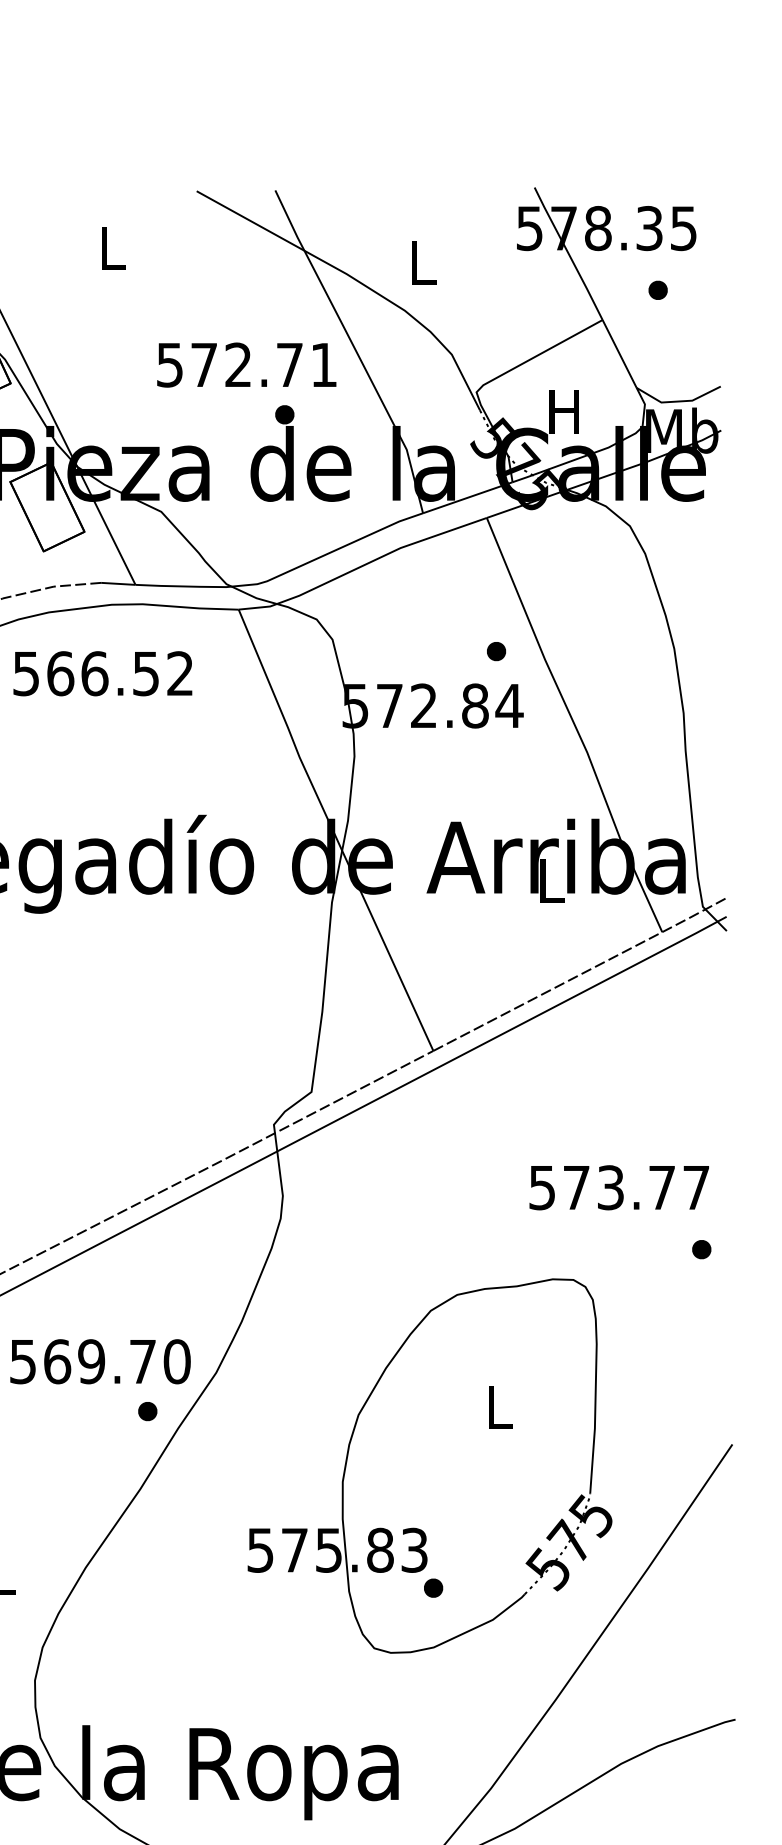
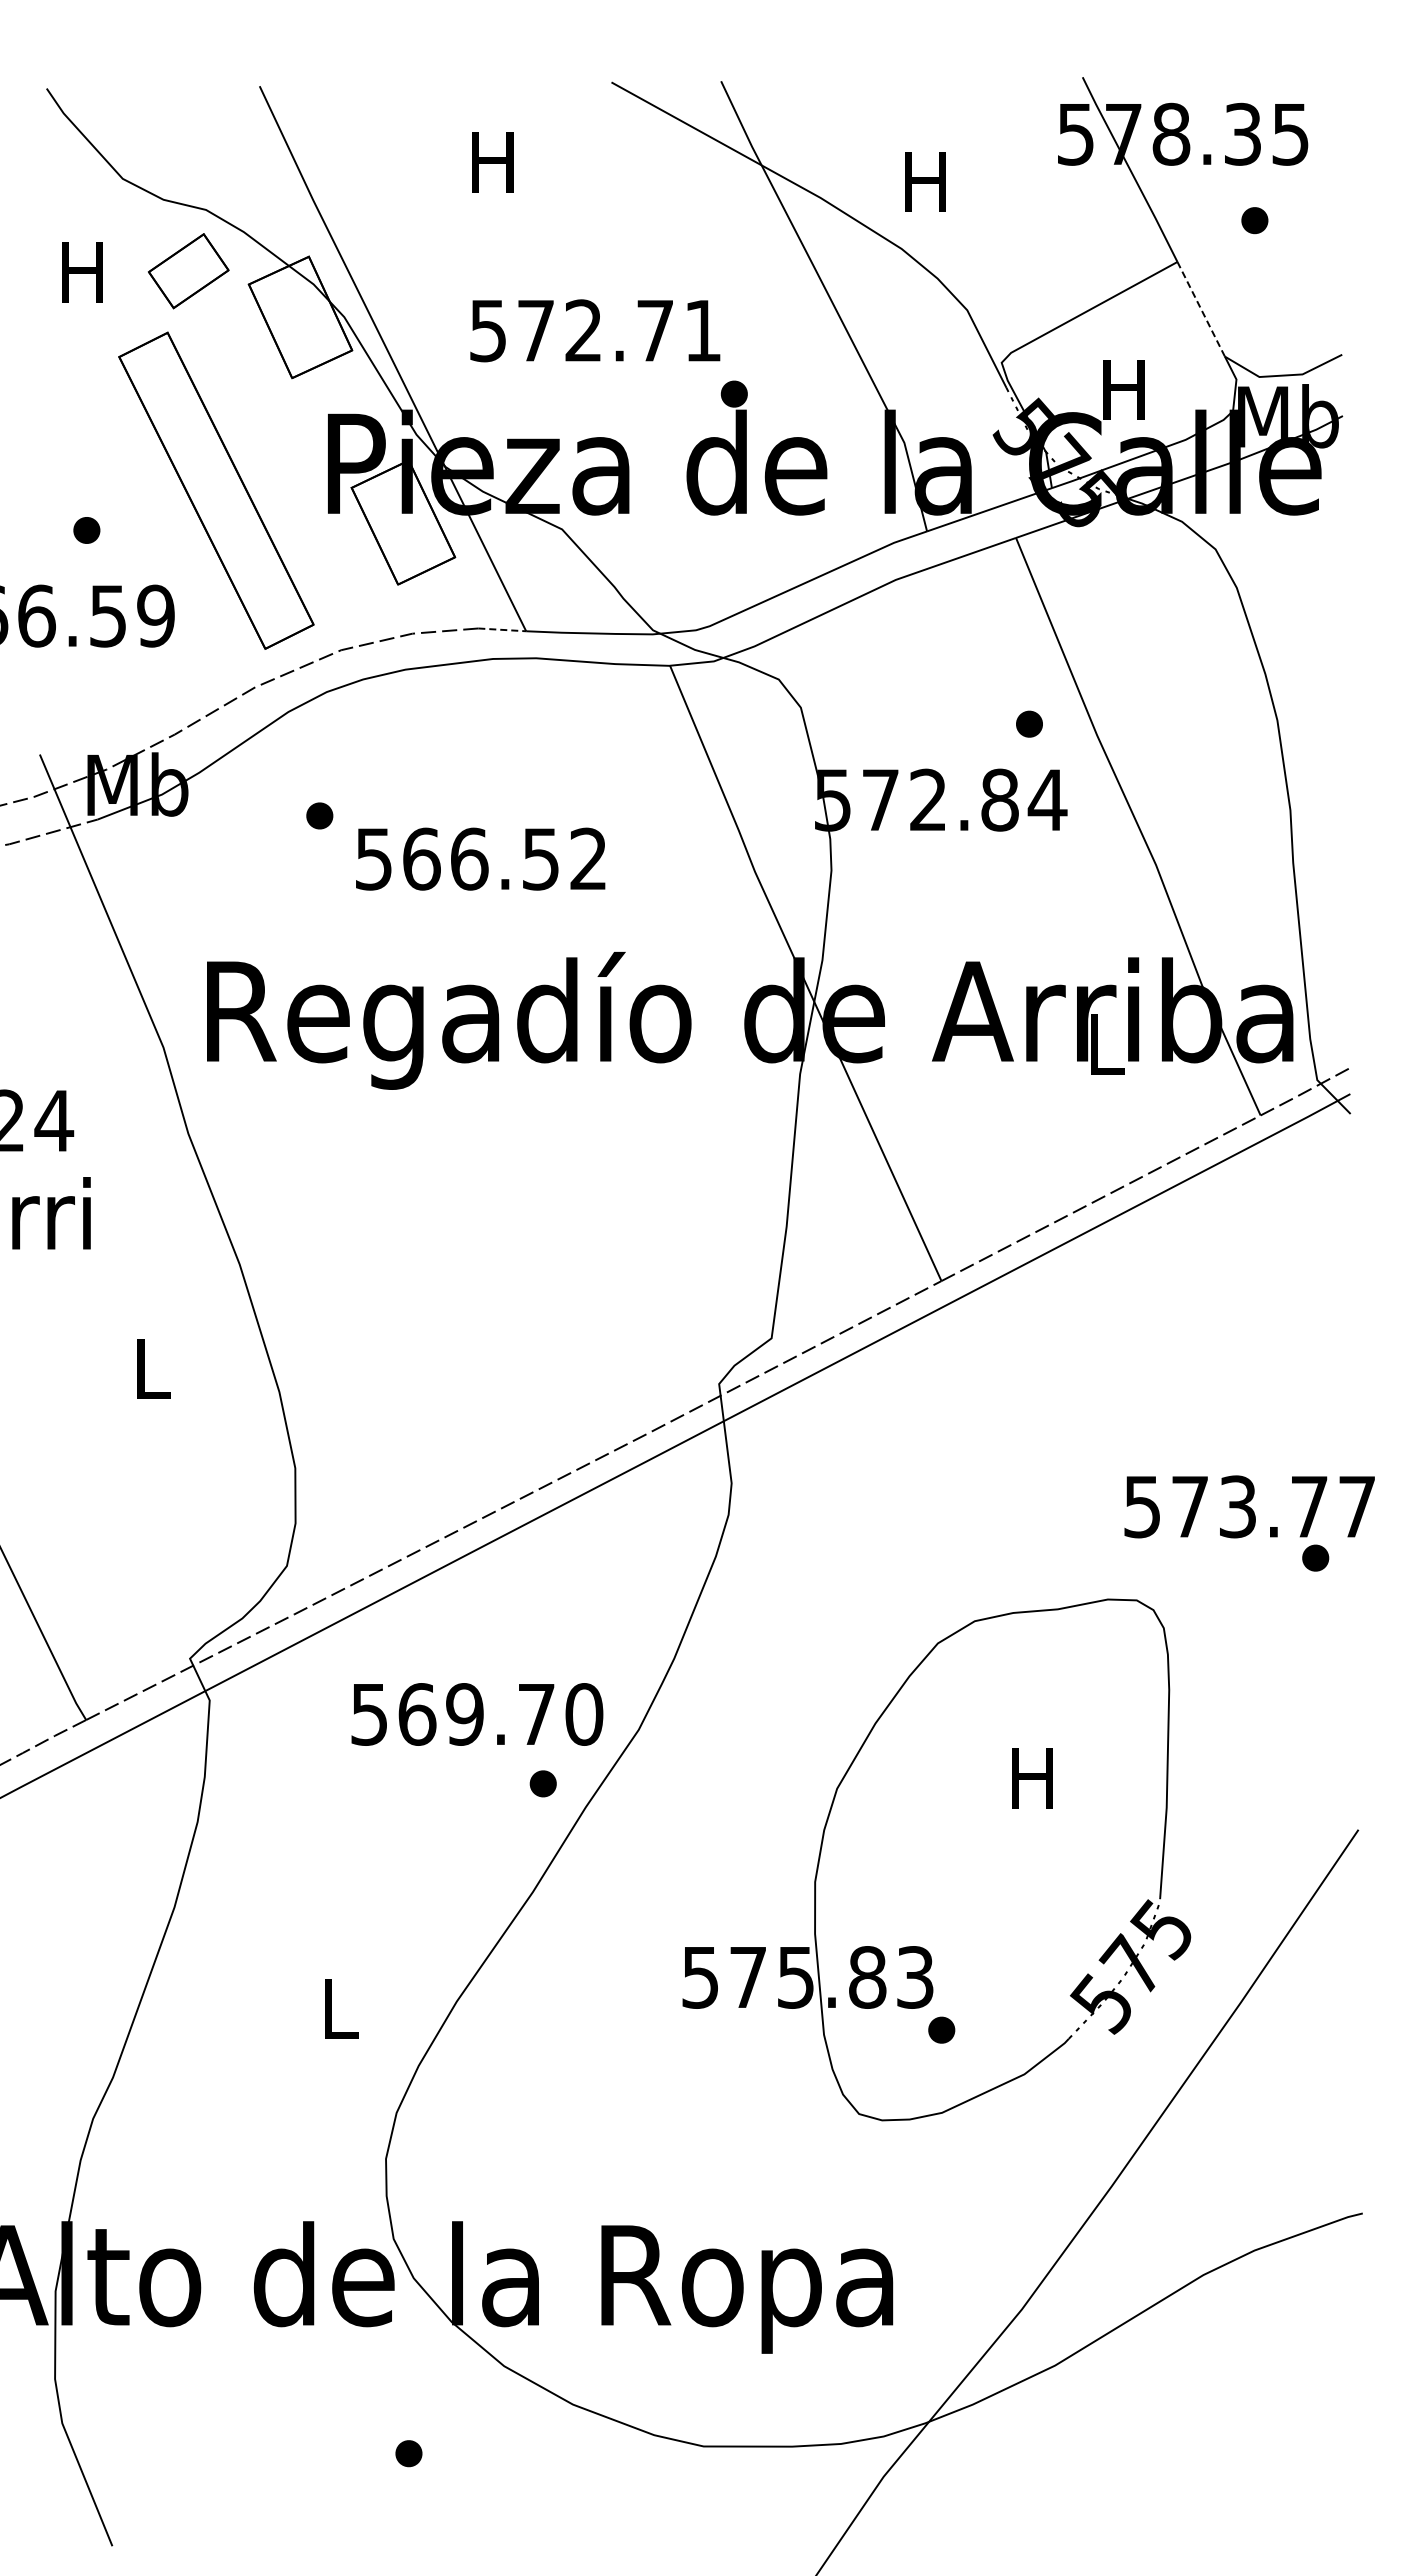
text: (111, 248) -> (492, 162), L -> H
text: (421, 262) -> (925, 181), L -> H
line: (619, 354) -> (1201, 309), solid -> dashed
text: (246, 364) -> (595, 330), moved
line: (118, 583) -> (502, 629), solid -> dashed
text: (102, 673) -> (480, 858), moved
text: (619, 1187) -> (1249, 1506), moved
text: (498, 1407) -> (1032, 1778), L -> H

